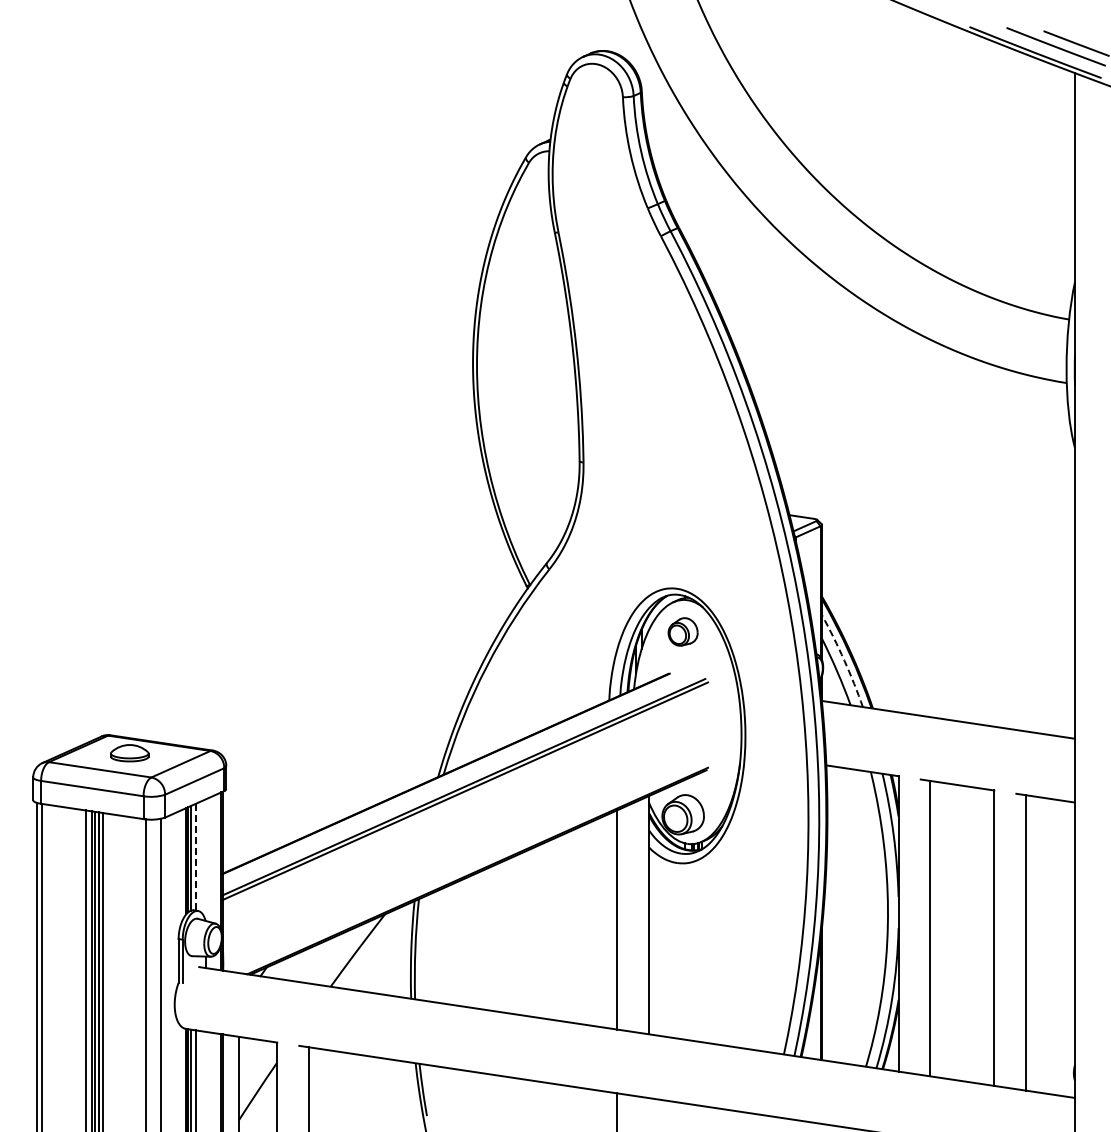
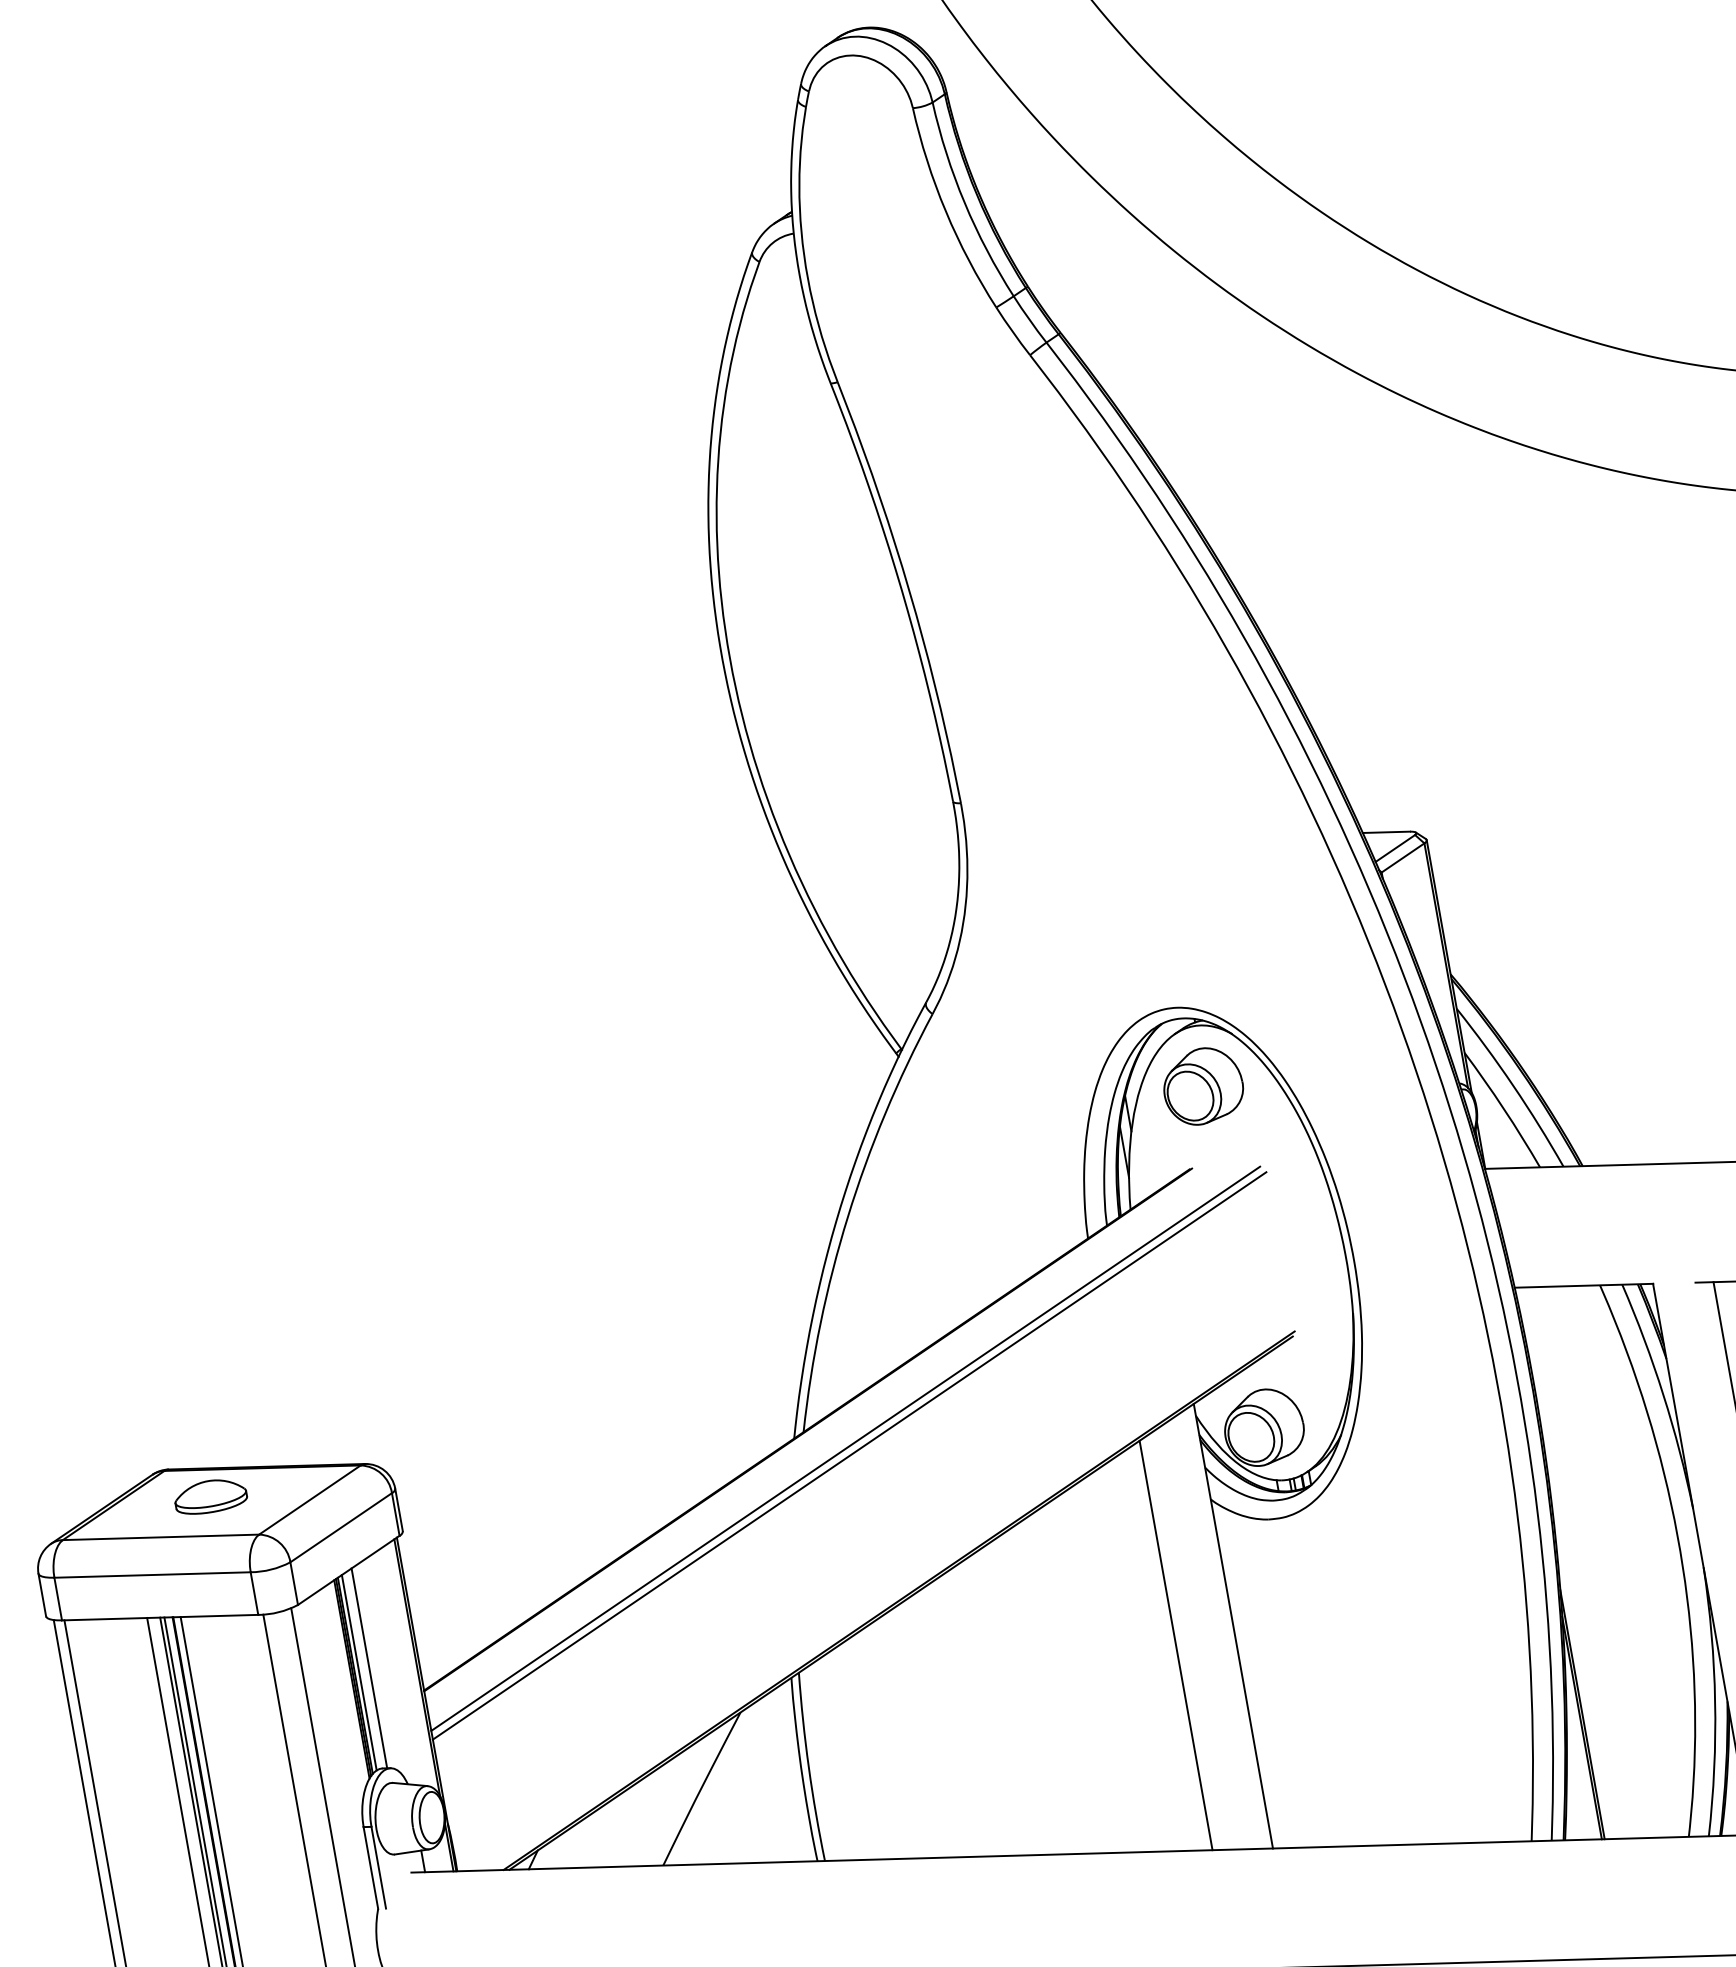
part: (682, 631) -> (1201, 1085), size x1.43
arc: (844, 660) -> (1513, 1085), dashed -> solid
line: (196, 857) -> (369, 1668), dashed -> solid

